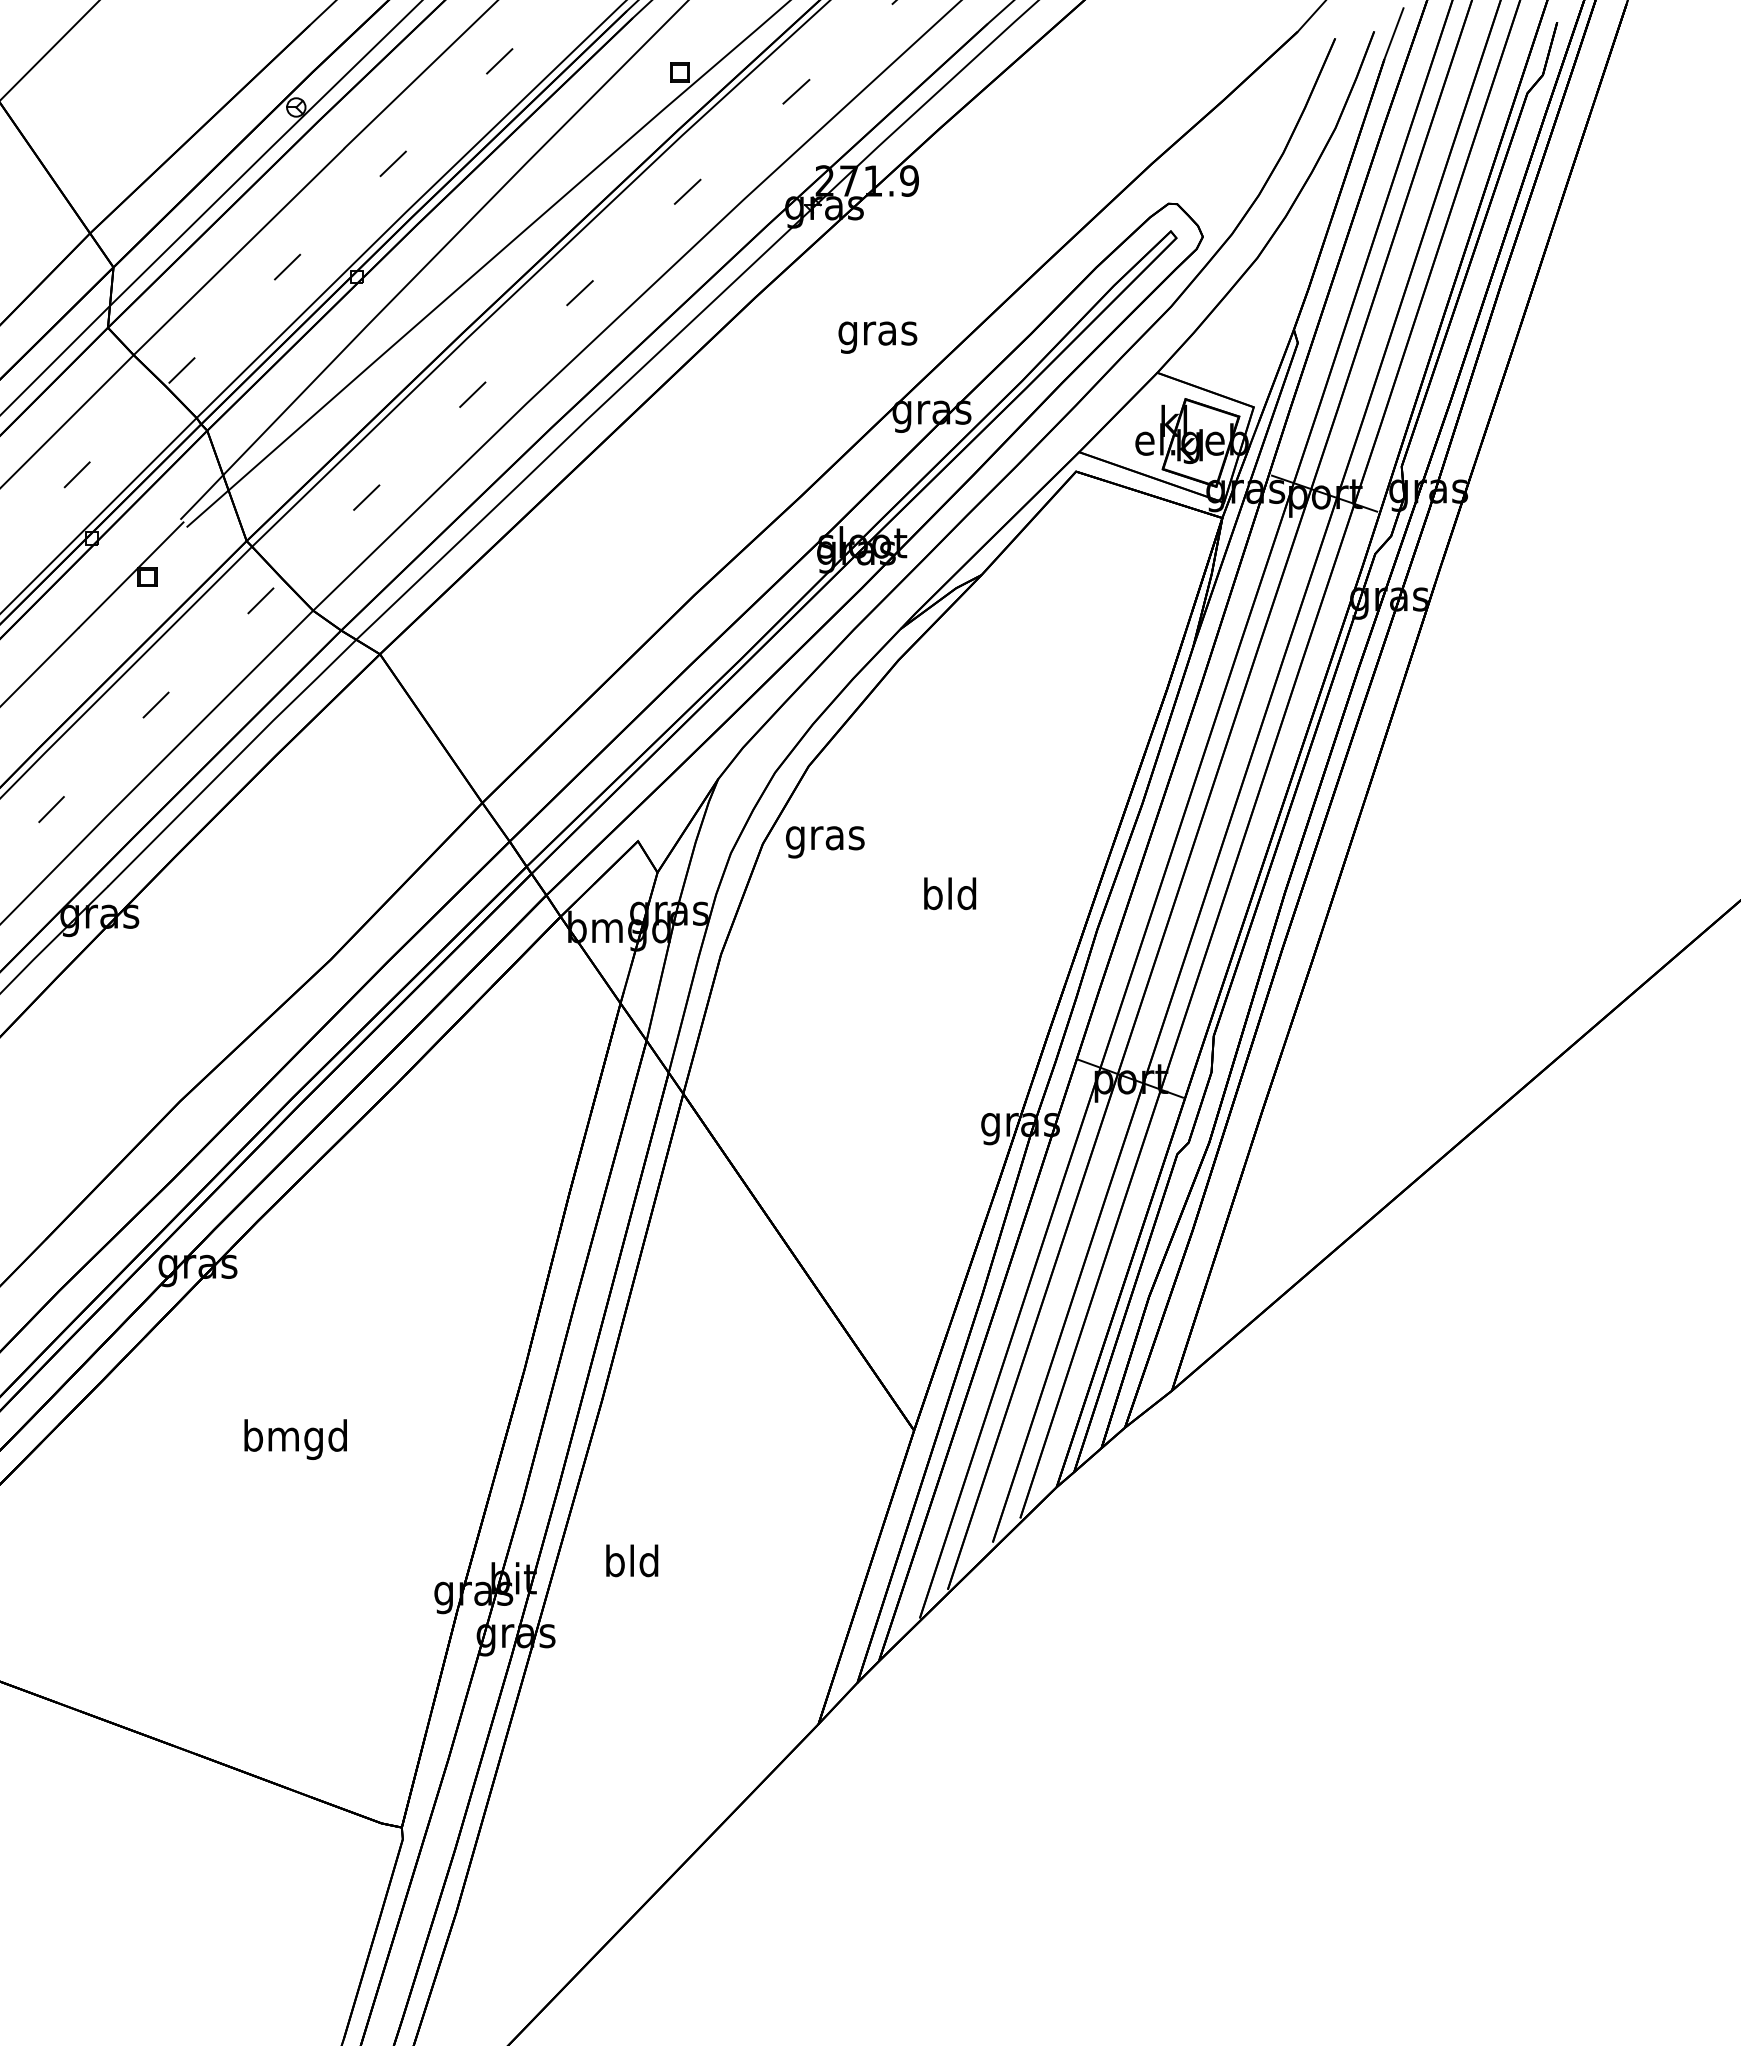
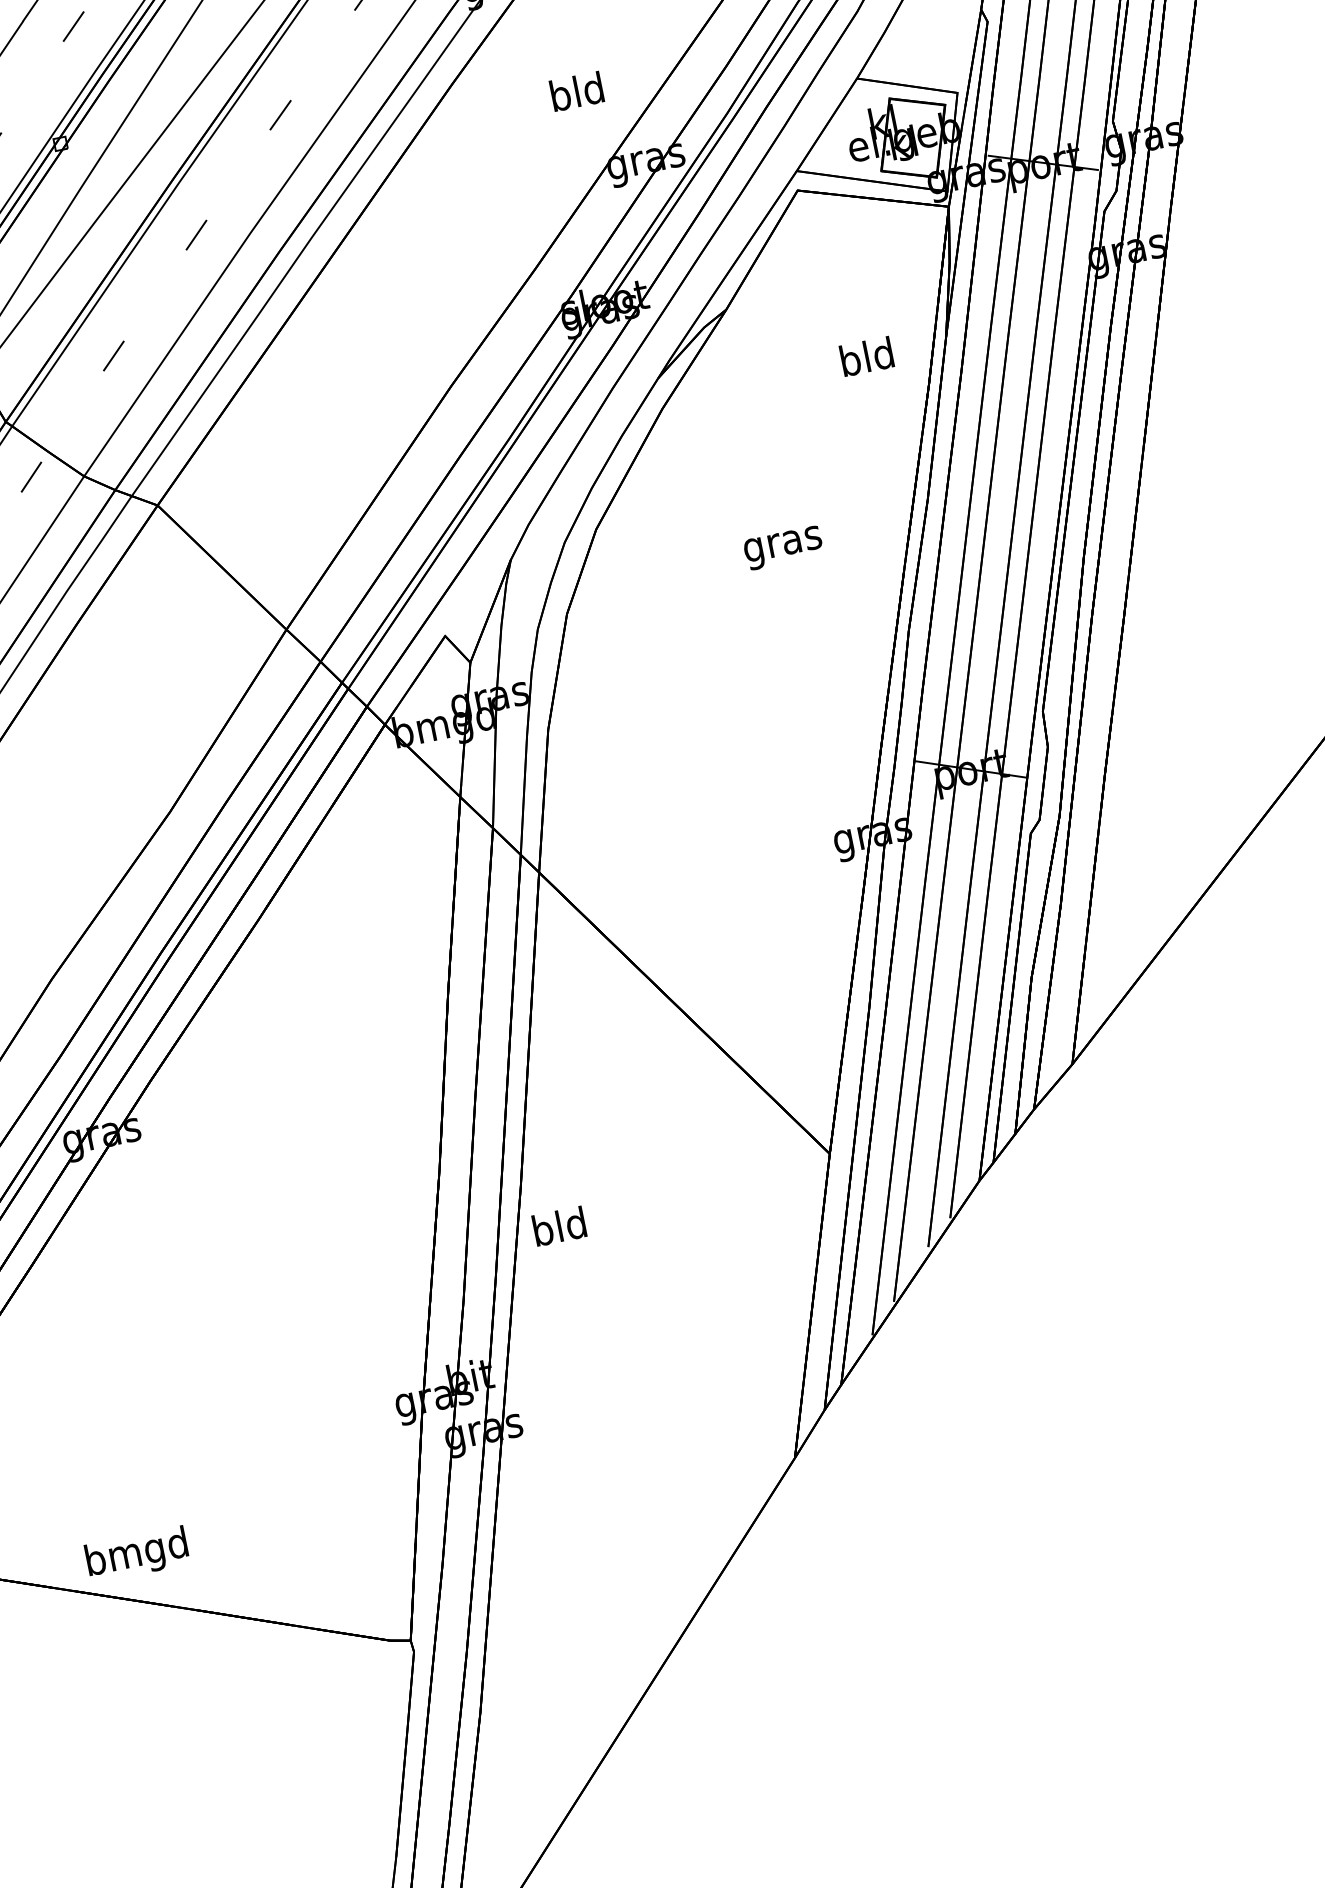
text: (877, 333) -> (577, 95), gras -> bld
text: (825, 842) -> (783, 548), moved
text: (950, 893) -> (867, 356), moved
text: (295, 1439) -> (137, 1554), moved
text: (632, 1560) -> (559, 1225), moved

